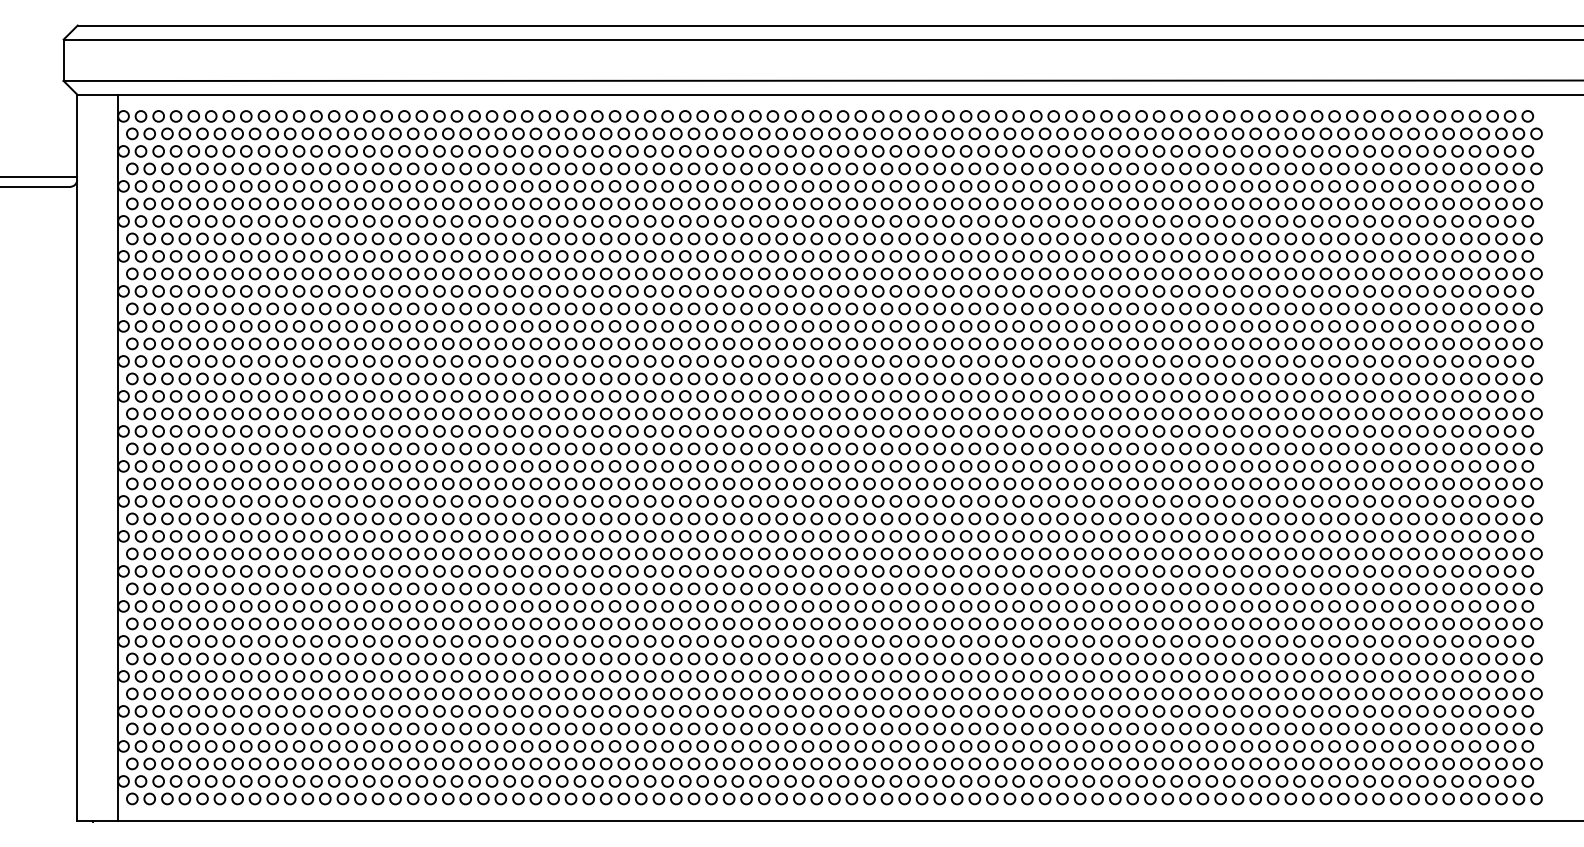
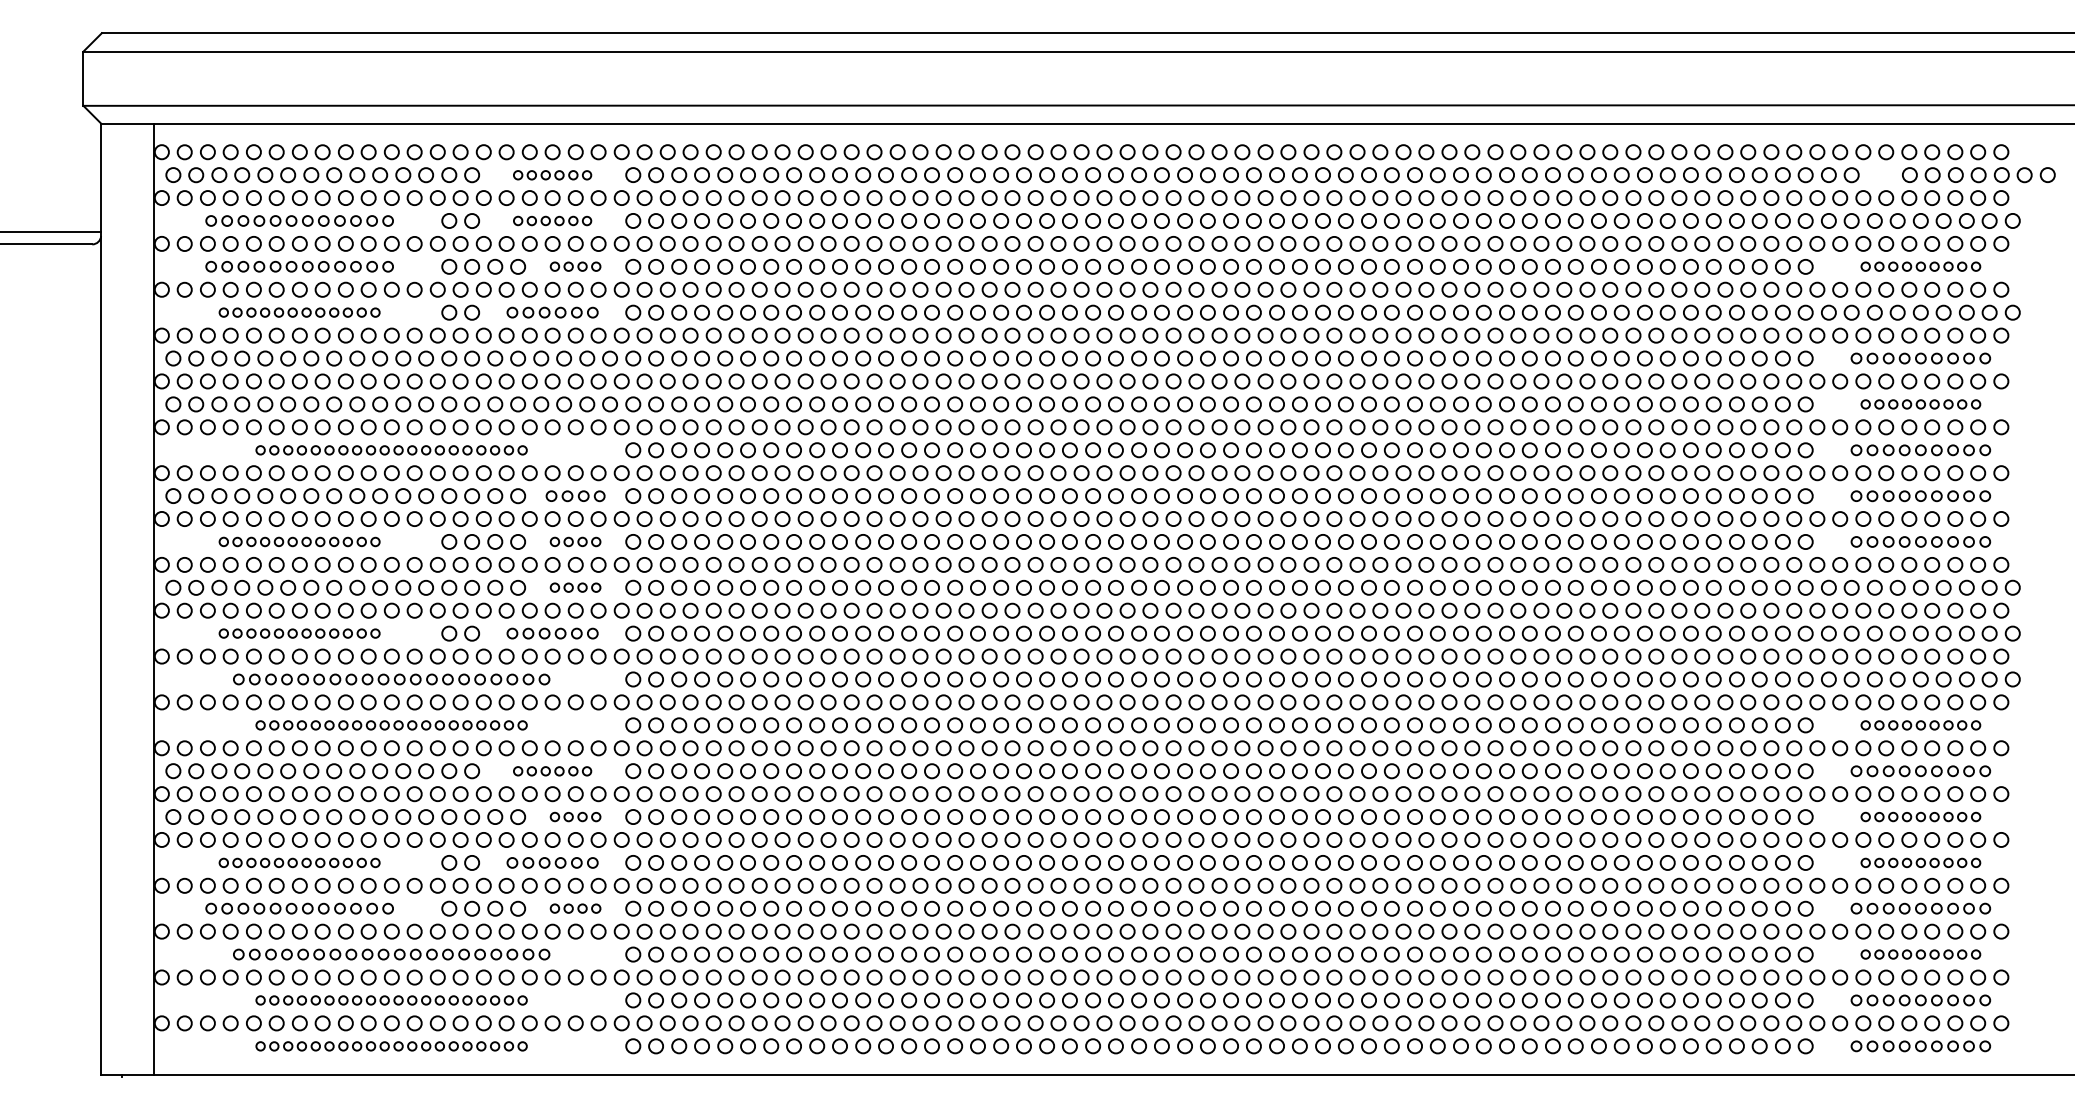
part: (421, 134) -> (552, 175), size x0.6
part: (1483, 134) -> (1978, 175), moved
part: (228, 168) -> (299, 220), size x0.7
part: (421, 168) -> (552, 220), size x0.6
part: (228, 203) -> (299, 266), size x0.7
part: (439, 203) -> (575, 266), size x0.6
part: (1466, 203) -> (1920, 266), size x0.6
part: (228, 238) -> (299, 312), size x0.6
part: (421, 238) -> (552, 312), size x0.7
part: (1466, 273) -> (1920, 358), size x0.7
part: (1466, 308) -> (1920, 404), size x0.6
part: (298, 344) -> (391, 450), size x0.6
part: (1466, 344) -> (1920, 450), size x0.7
part: (439, 379) -> (575, 496), size x0.7
part: (1466, 379) -> (1920, 496), size x0.7
part: (228, 413) -> (299, 541), size x0.6
part: (439, 413) -> (575, 541), size x0.6
part: (1466, 413) -> (1920, 541), size x0.7
part: (439, 448) -> (575, 587), size x0.6
part: (228, 483) -> (299, 633), size x0.6
part: (421, 483) -> (552, 633), size x0.7
part: (298, 518) -> (391, 679), size x0.7
part: (298, 554) -> (391, 725), size x0.6
part: (1466, 554) -> (1920, 725), size x0.6
part: (421, 589) -> (552, 771), size x0.6
part: (1466, 589) -> (1920, 771), size x0.7
part: (439, 623) -> (575, 816), size x0.6
part: (1466, 623) -> (1920, 816), size x0.6
part: (228, 658) -> (299, 862), size x0.6
part: (421, 658) -> (552, 862), size x0.7
part: (1466, 658) -> (1920, 862), size x0.6
part: (228, 693) -> (299, 908), size x0.7
part: (439, 693) -> (575, 908), size x0.6
part: (1466, 693) -> (1920, 908), size x0.7
part: (298, 728) -> (391, 954), size x0.7
part: (1466, 728) -> (1920, 954), size x0.6
part: (298, 763) -> (391, 1000), size x0.6
part: (1466, 763) -> (1920, 1000), size x0.7
part: (298, 799) -> (391, 1046), size x0.6
part: (1466, 799) -> (1920, 1046), size x0.7

